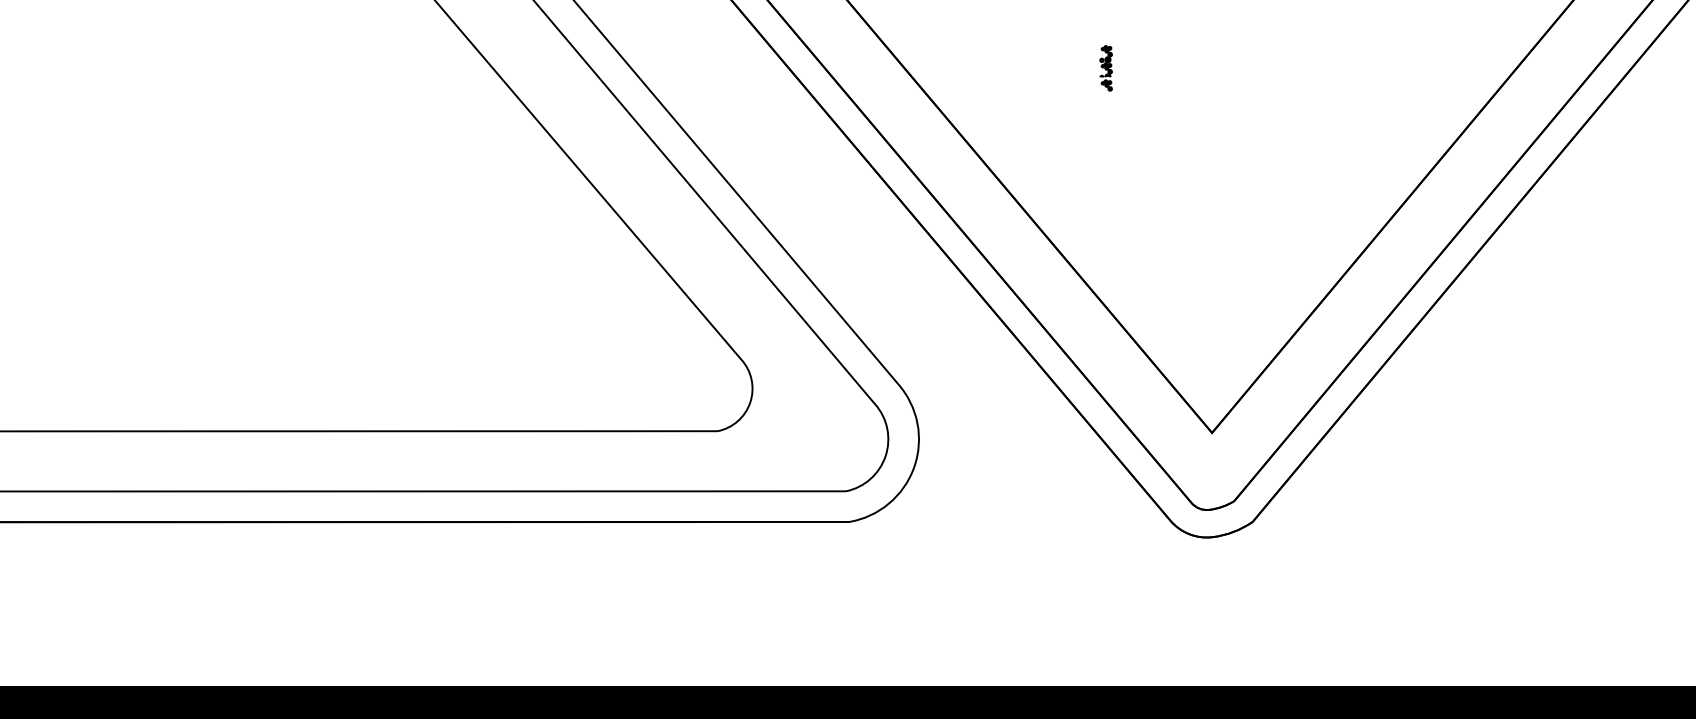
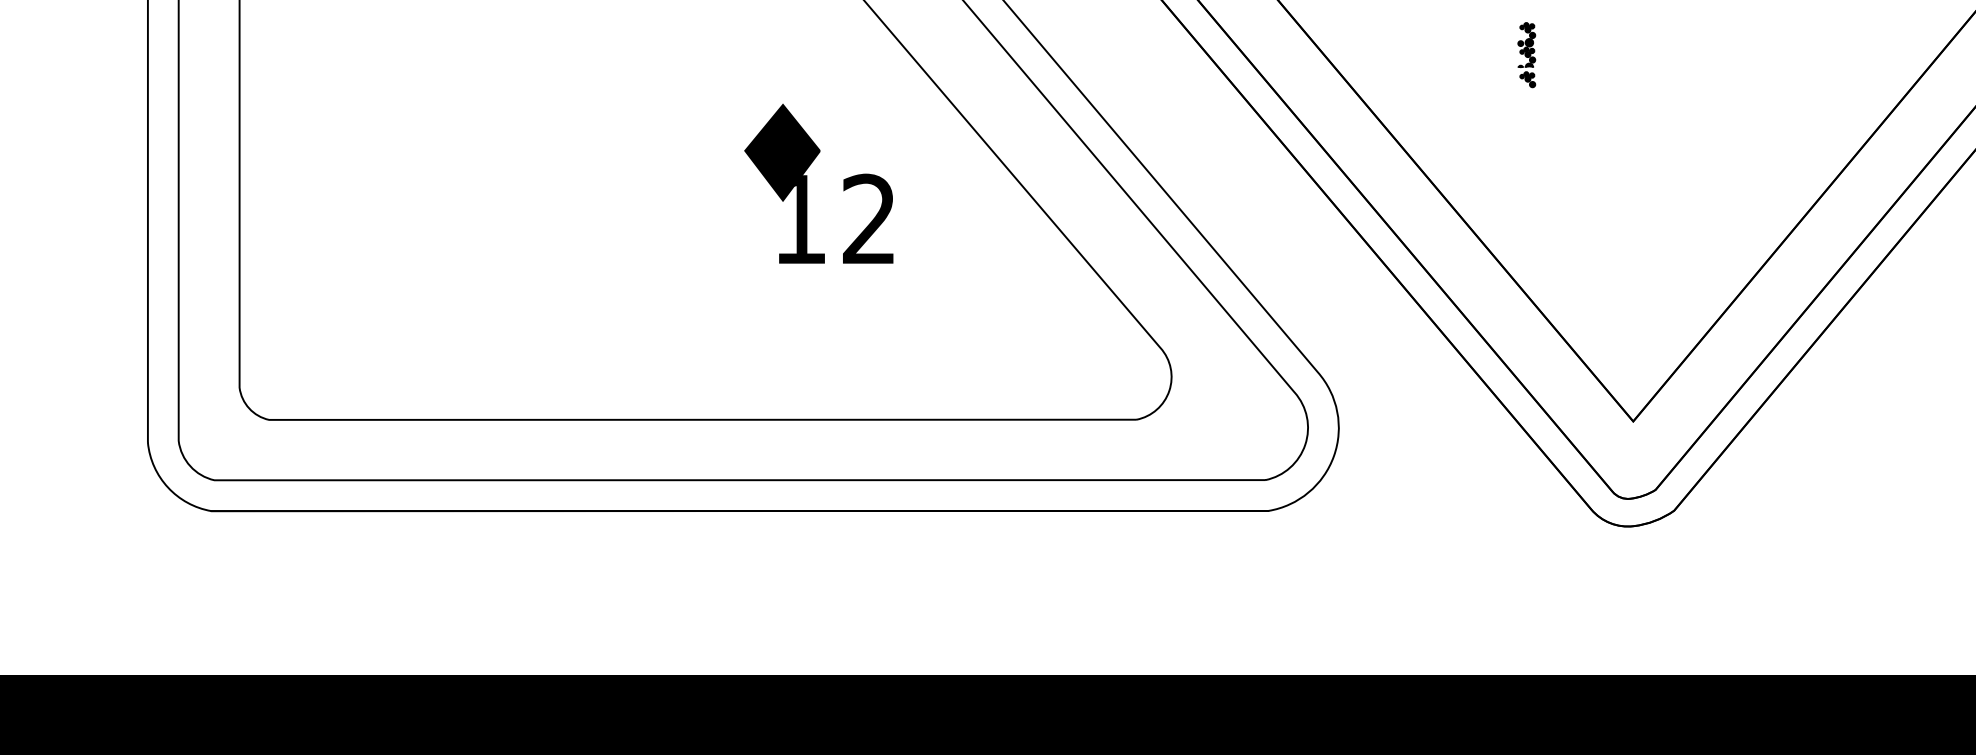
part: (1105, 68) -> (1526, 55), size x1.43
part: (390, 196) -> (807, 183), added

